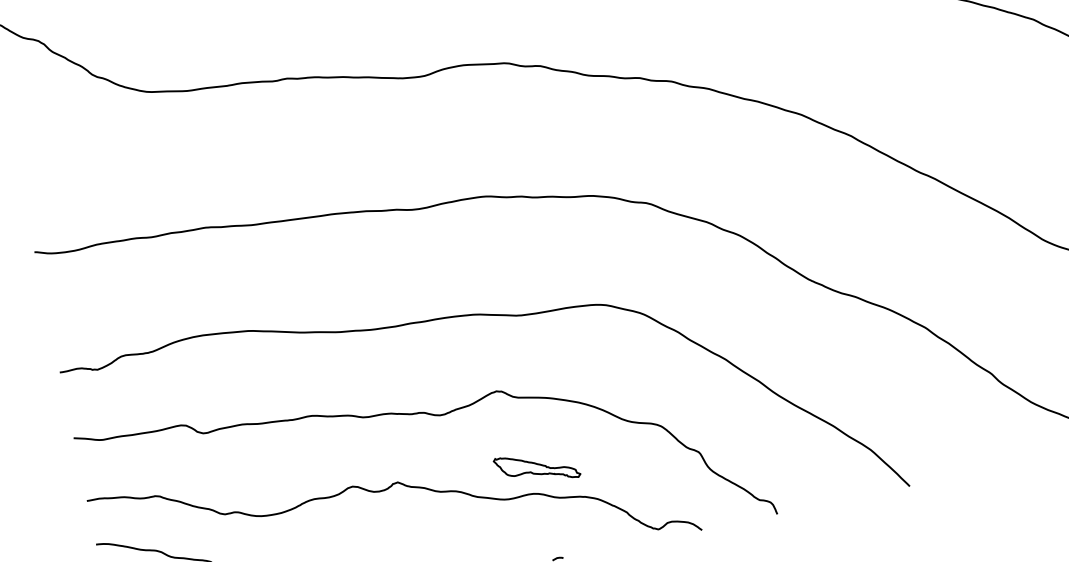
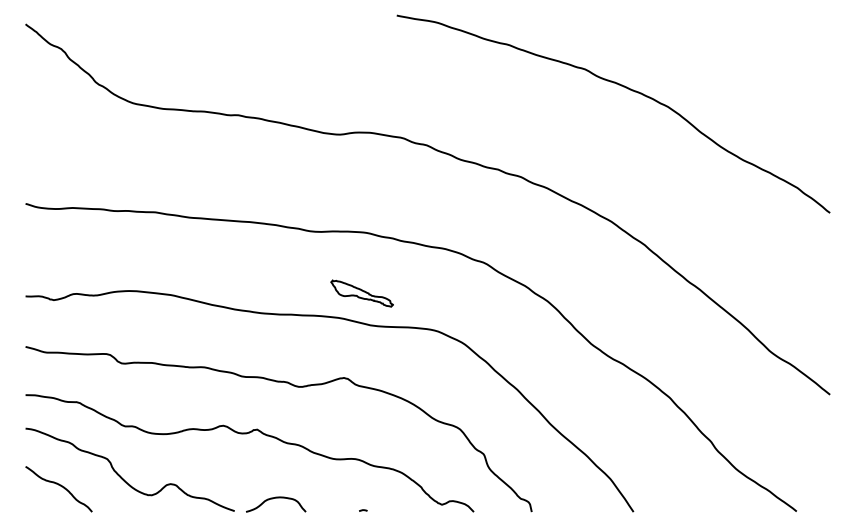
part: (536, 467) -> (361, 293), moved

